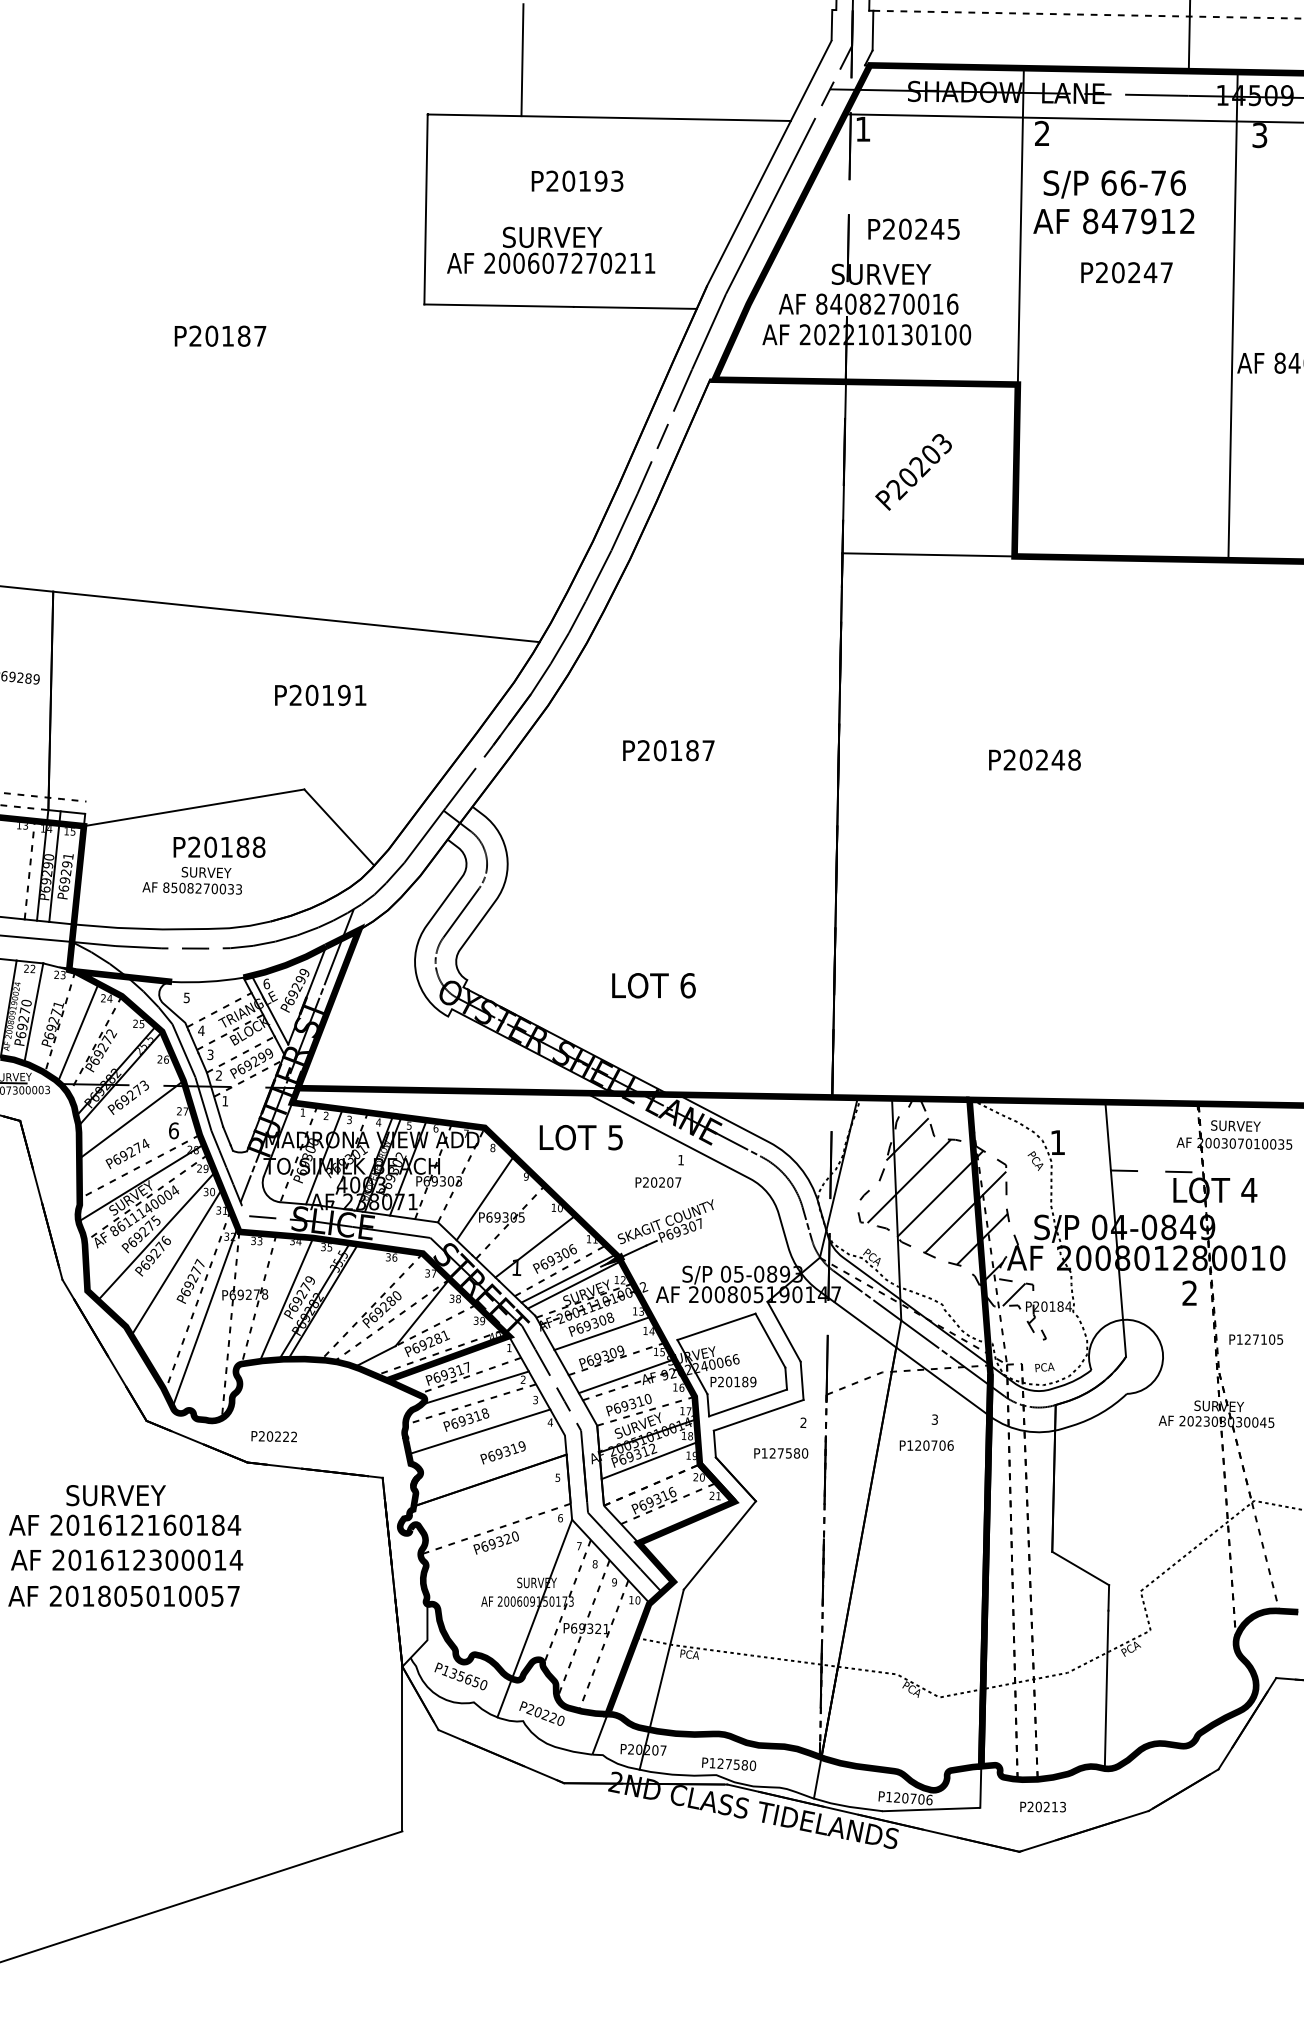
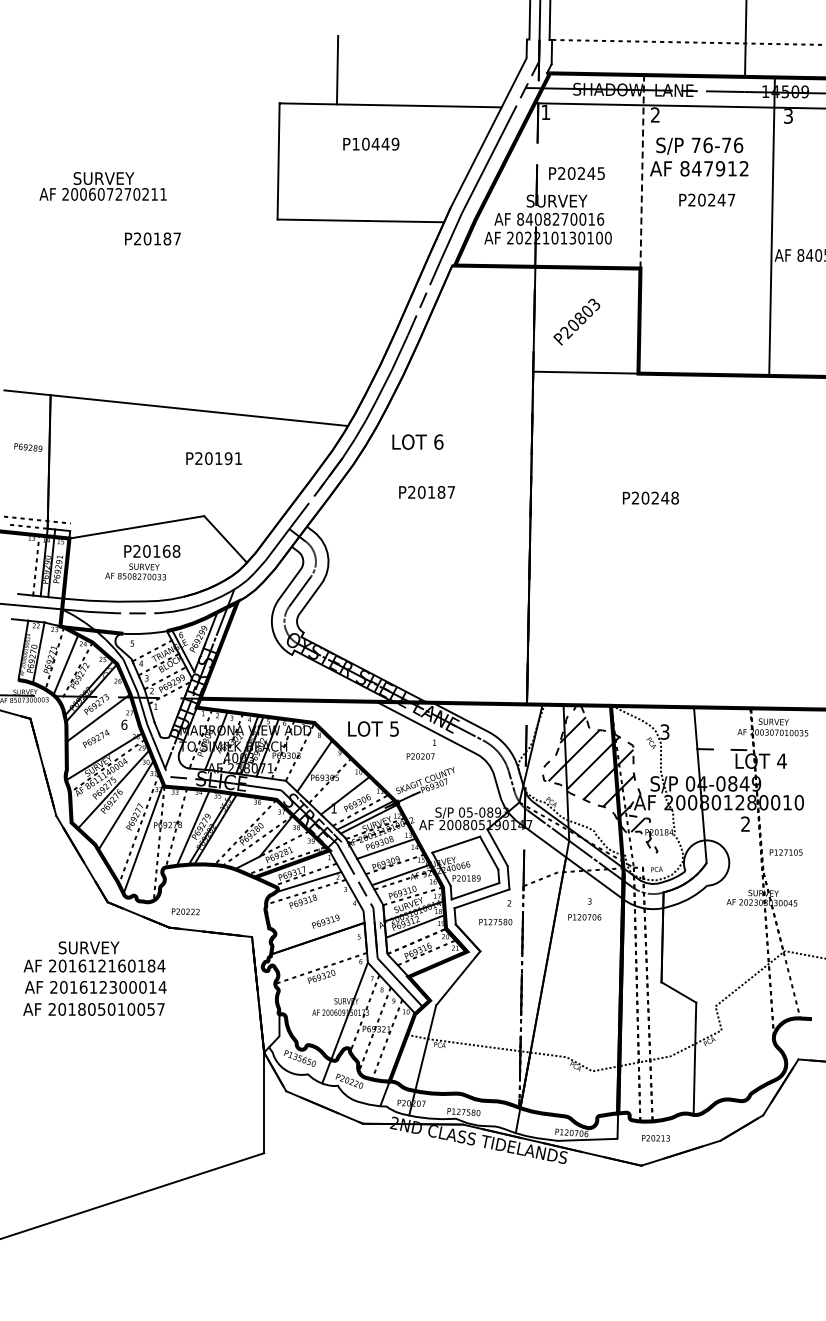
text: (584, 180) -> (375, 143), P20193 -> P10449
text: (1107, 183) -> (695, 145), 66-76 -> 76-76
line: (1021, 225) -> (642, 171), solid -> dashed
text: (550, 250) -> (102, 186), moved
text: (919, 466) -> (580, 318), P20203 -> P20803
text: (242, 847) -> (166, 551), P20188 -> P20168
text: (653, 984) -> (417, 441), moved
text: (1057, 1141) -> (664, 731), 1 -> 3
line: (139, 1166) -> (103, 746), removed
line: (479, 1431) -> (311, 908), removed

